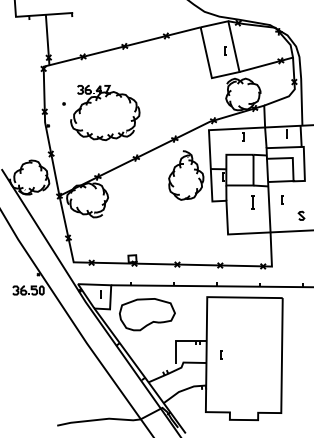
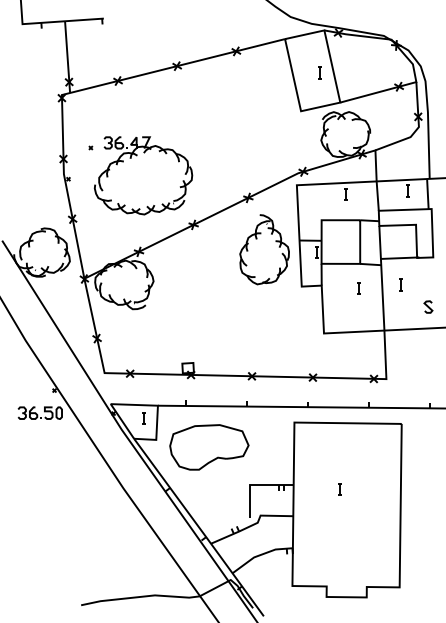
part: (100, 99) -> (136, 156), moved
part: (252, 202) -> (358, 288), size x0.62
part: (220, 355) -> (339, 489), moved

